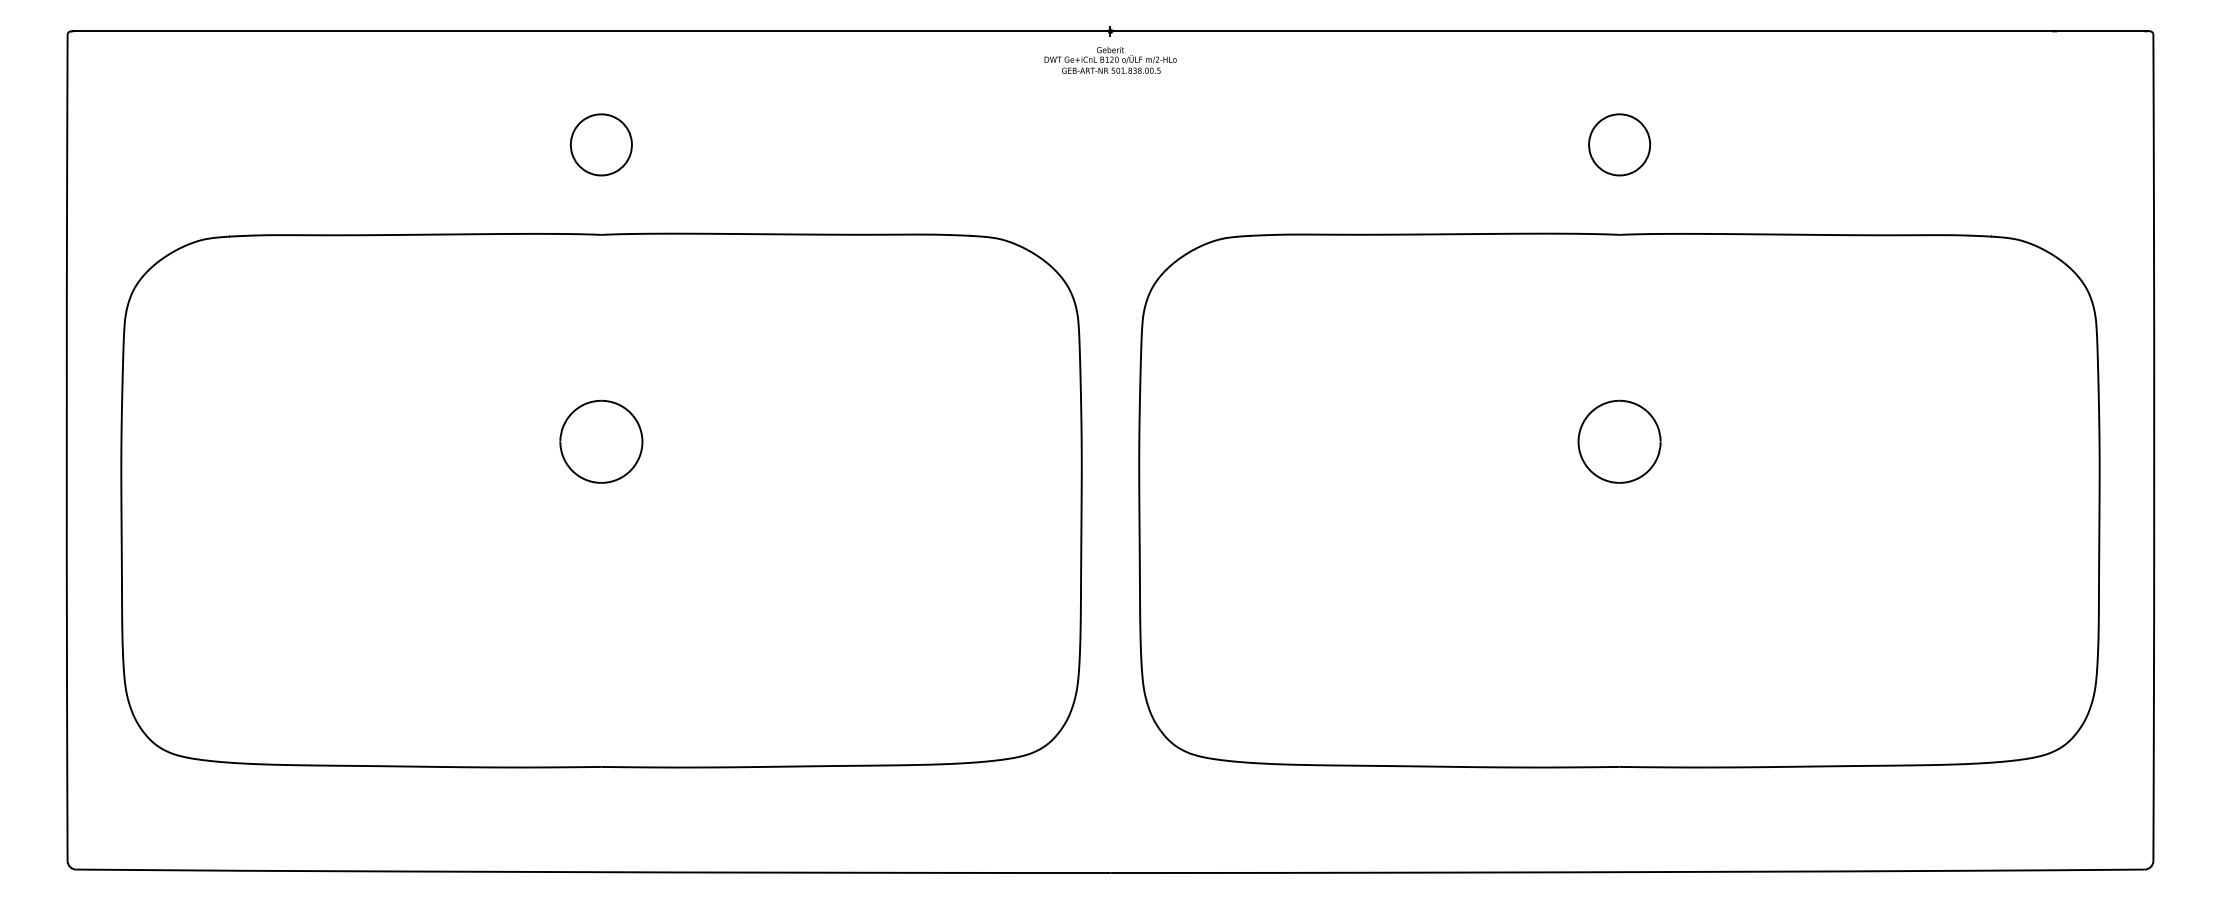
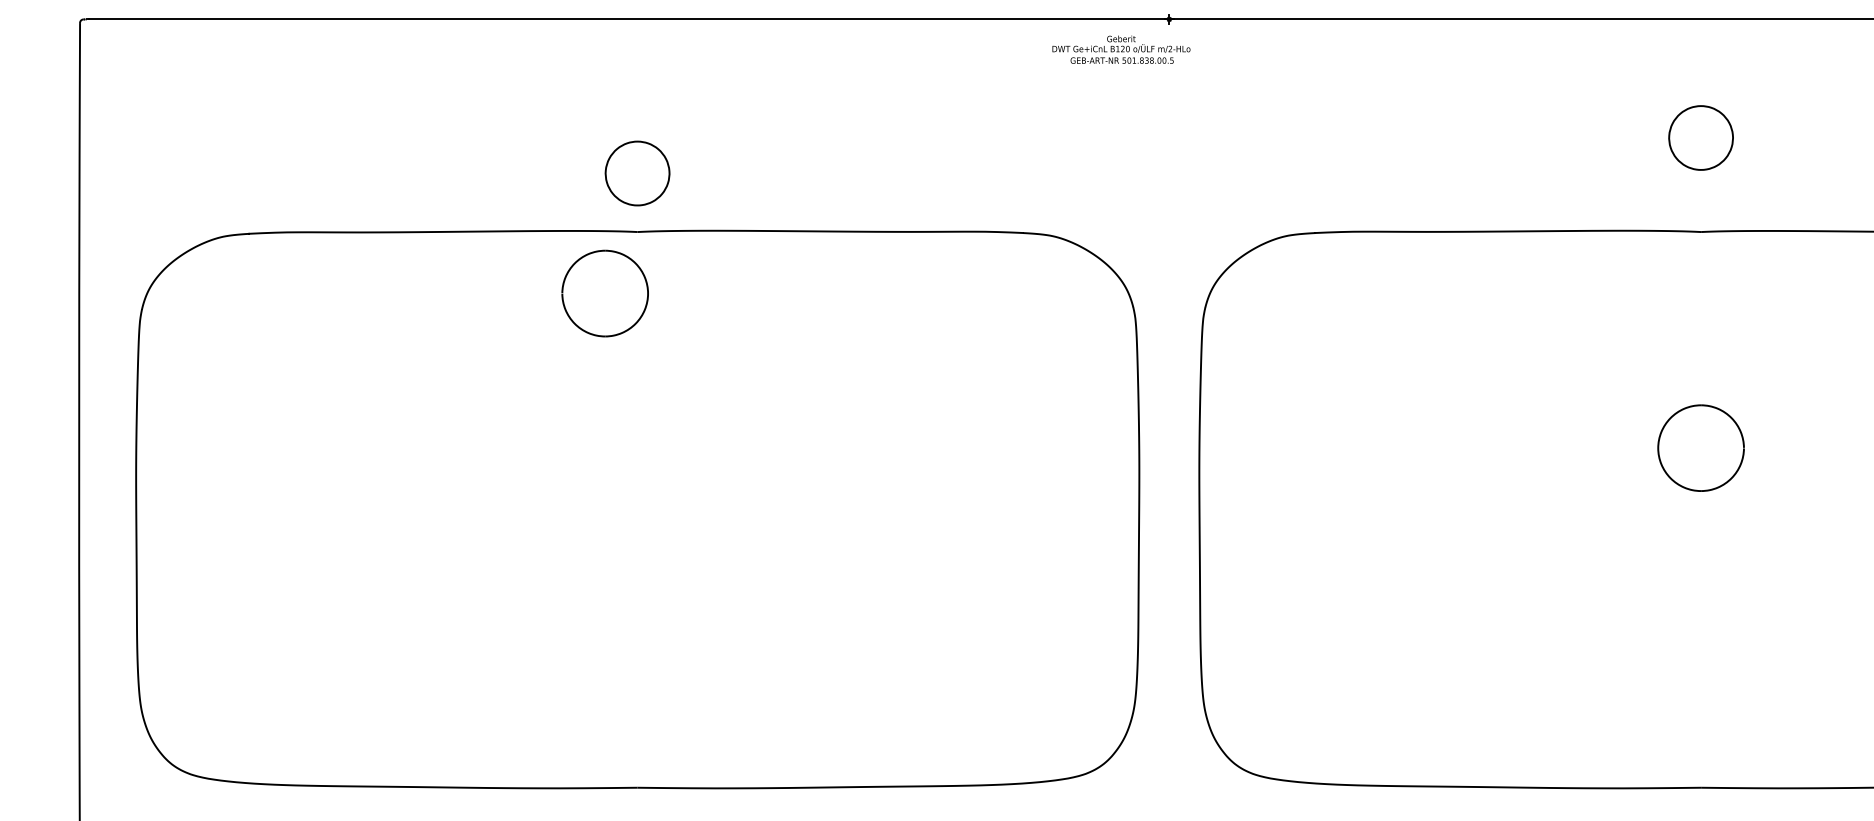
text: (1110, 59) -> (1121, 48), moved
part: (600, 144) -> (636, 173), moved
part: (601, 441) -> (605, 293), moved

